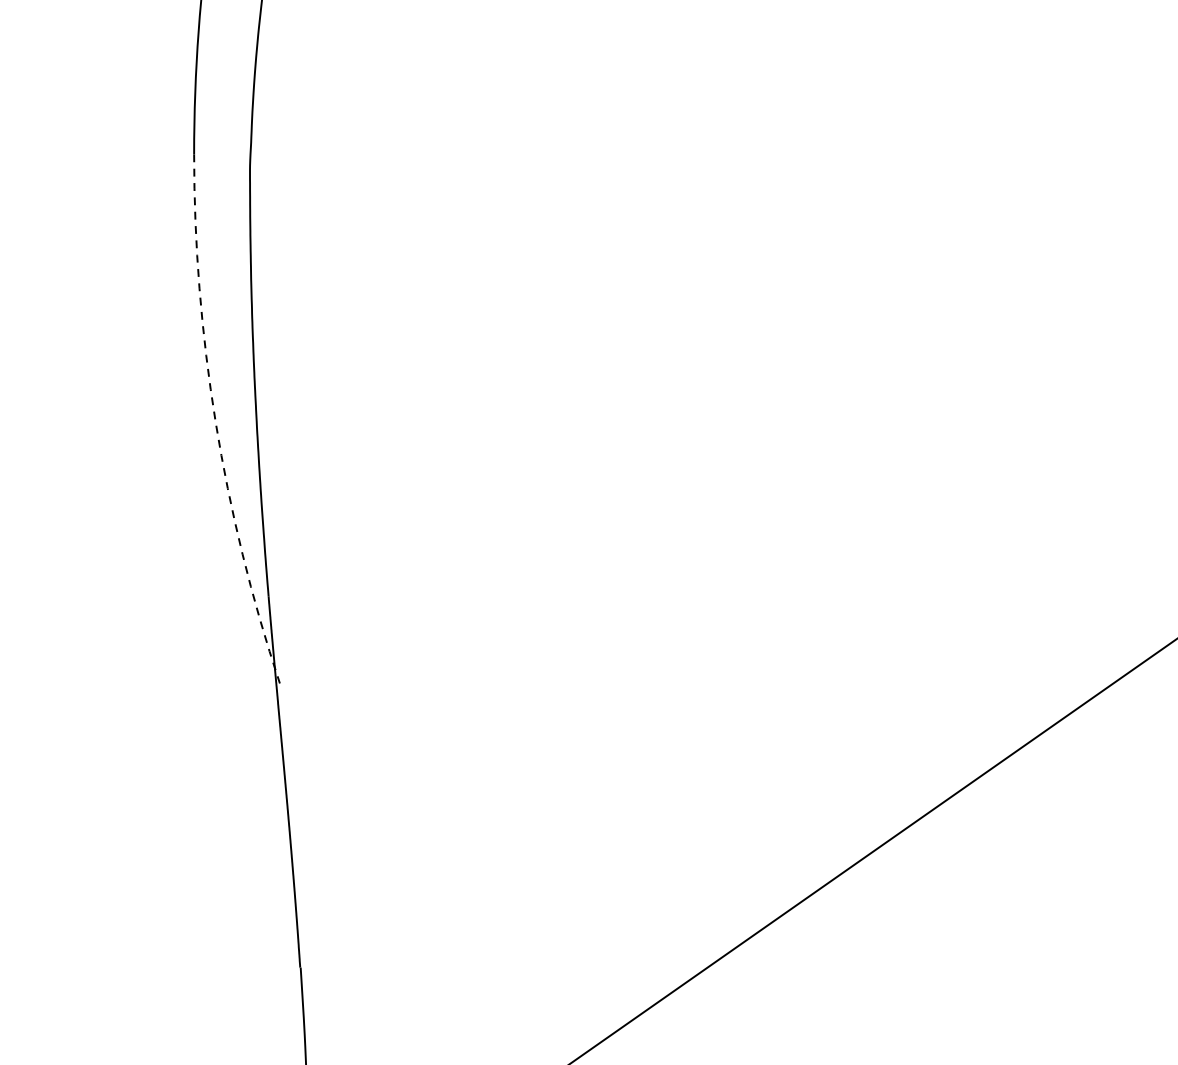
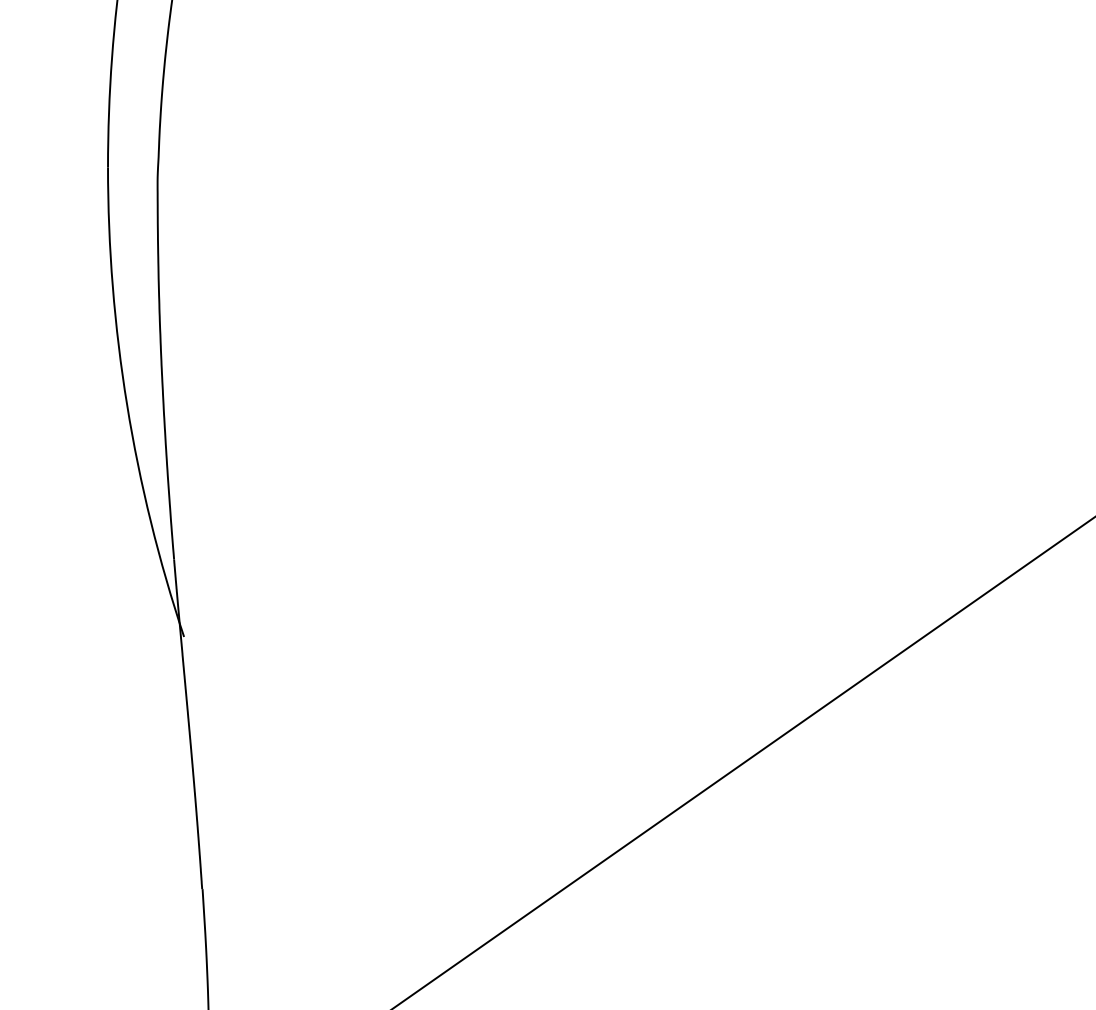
arc: (216, 422) -> (127, 405), dashed -> solid

